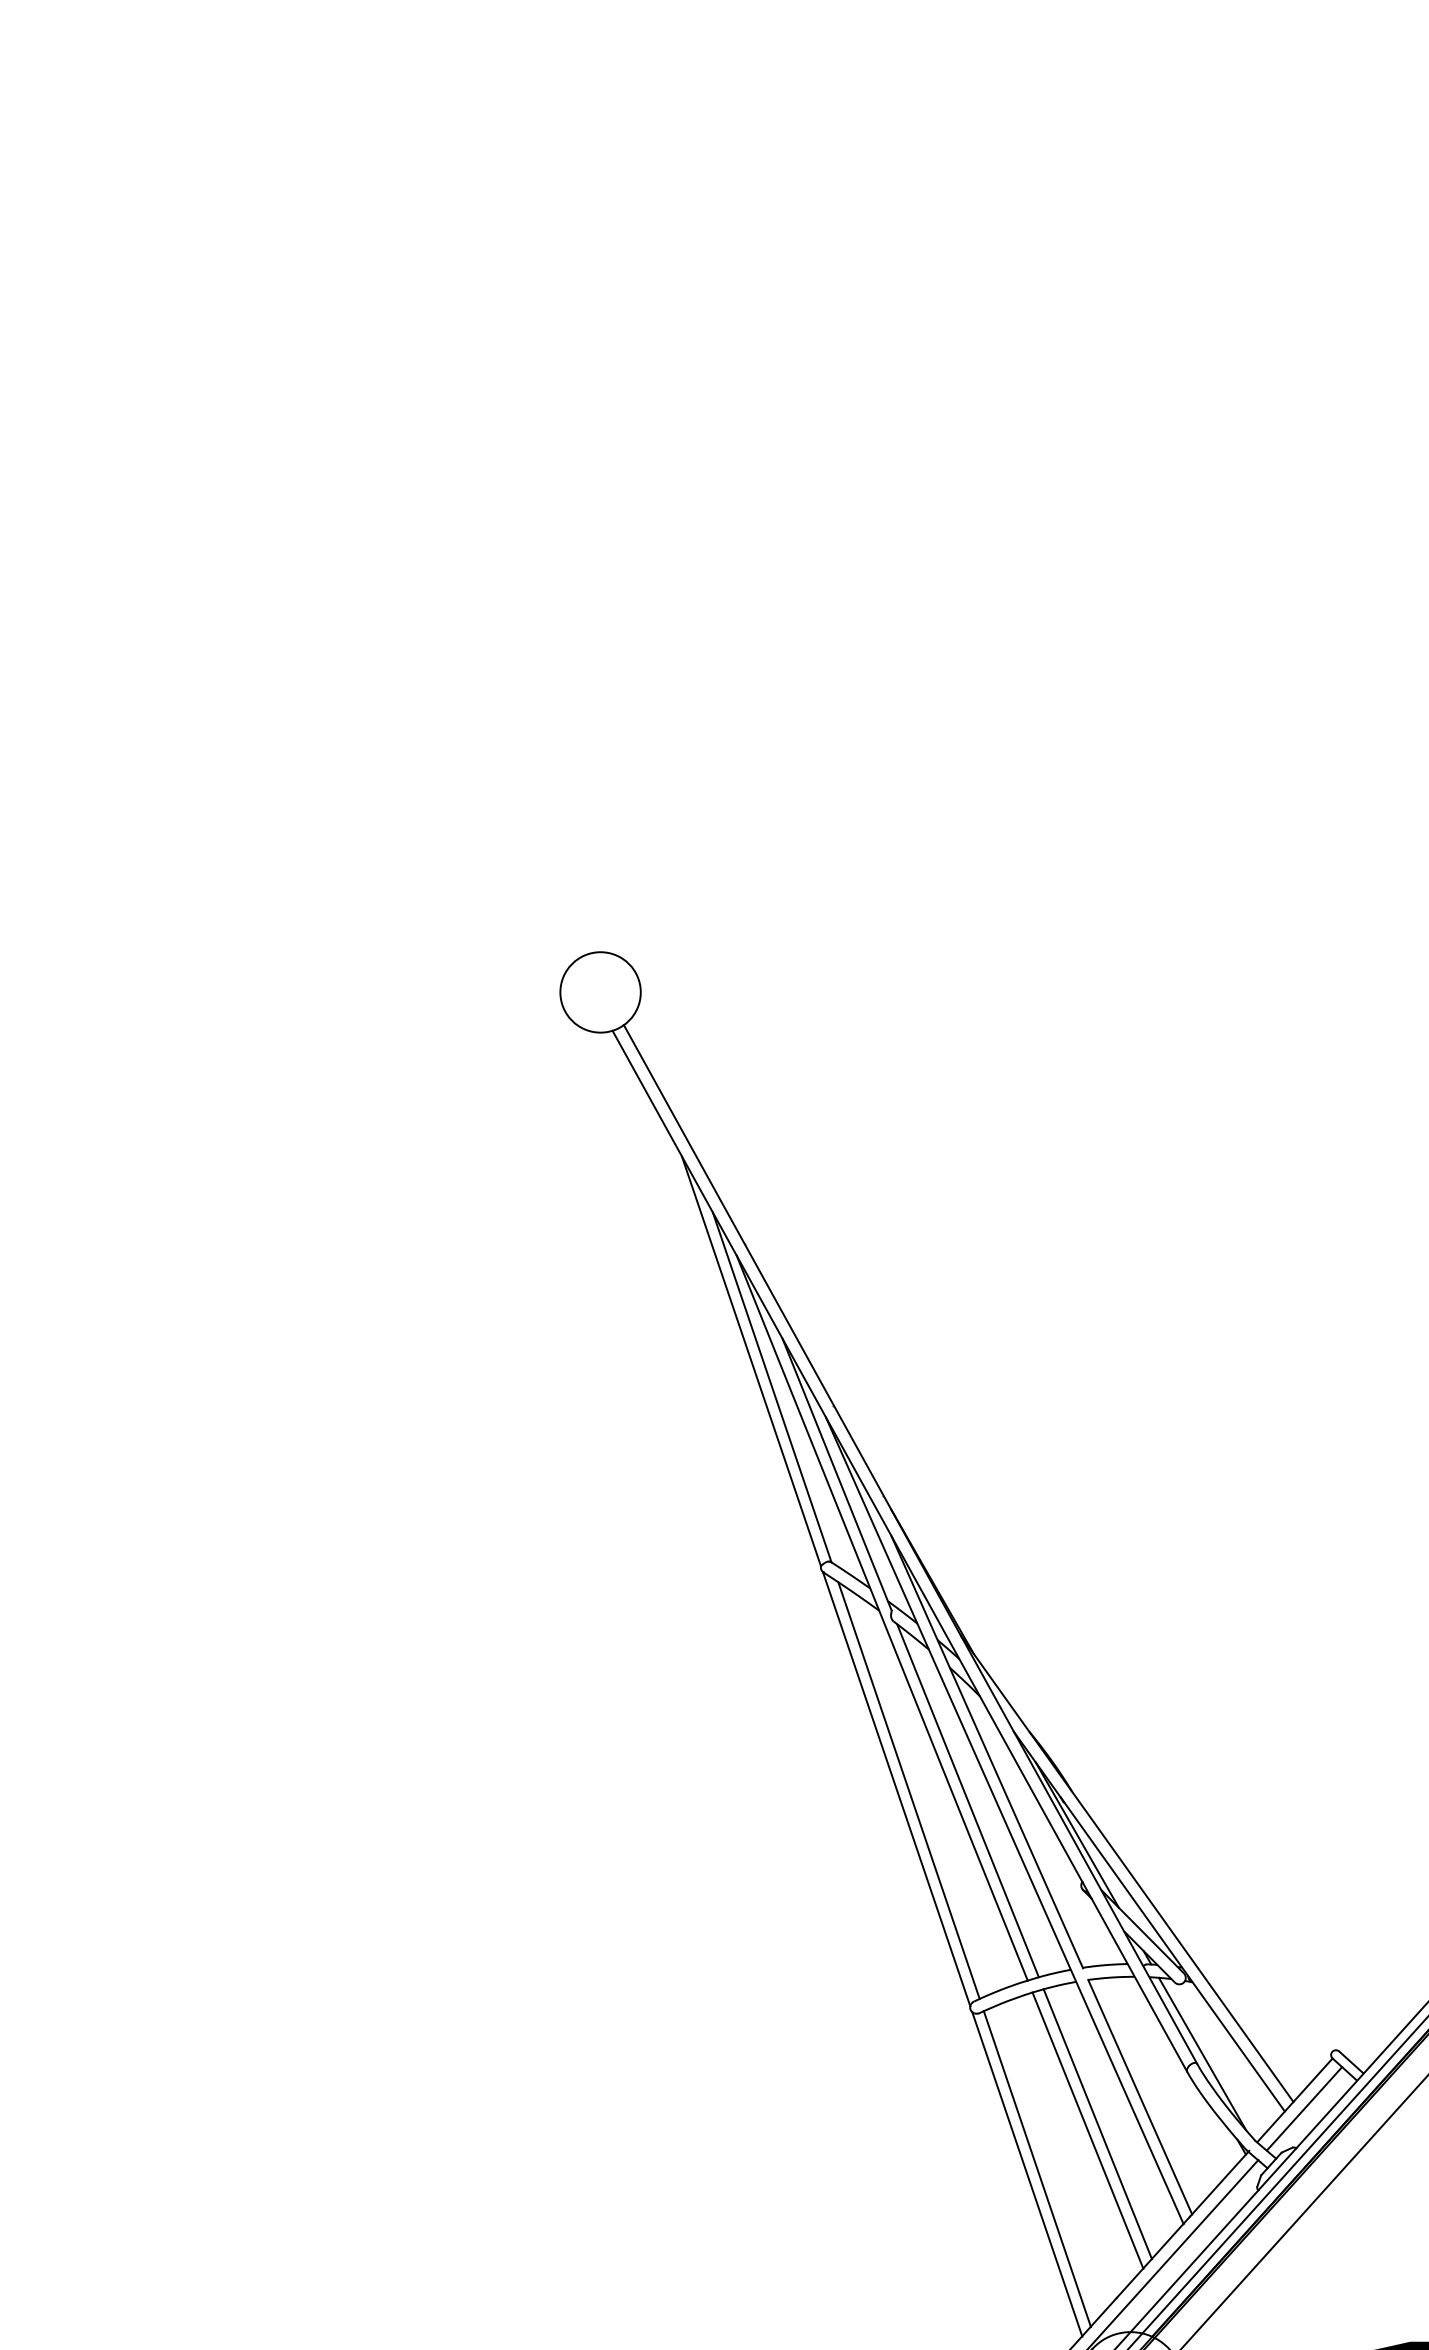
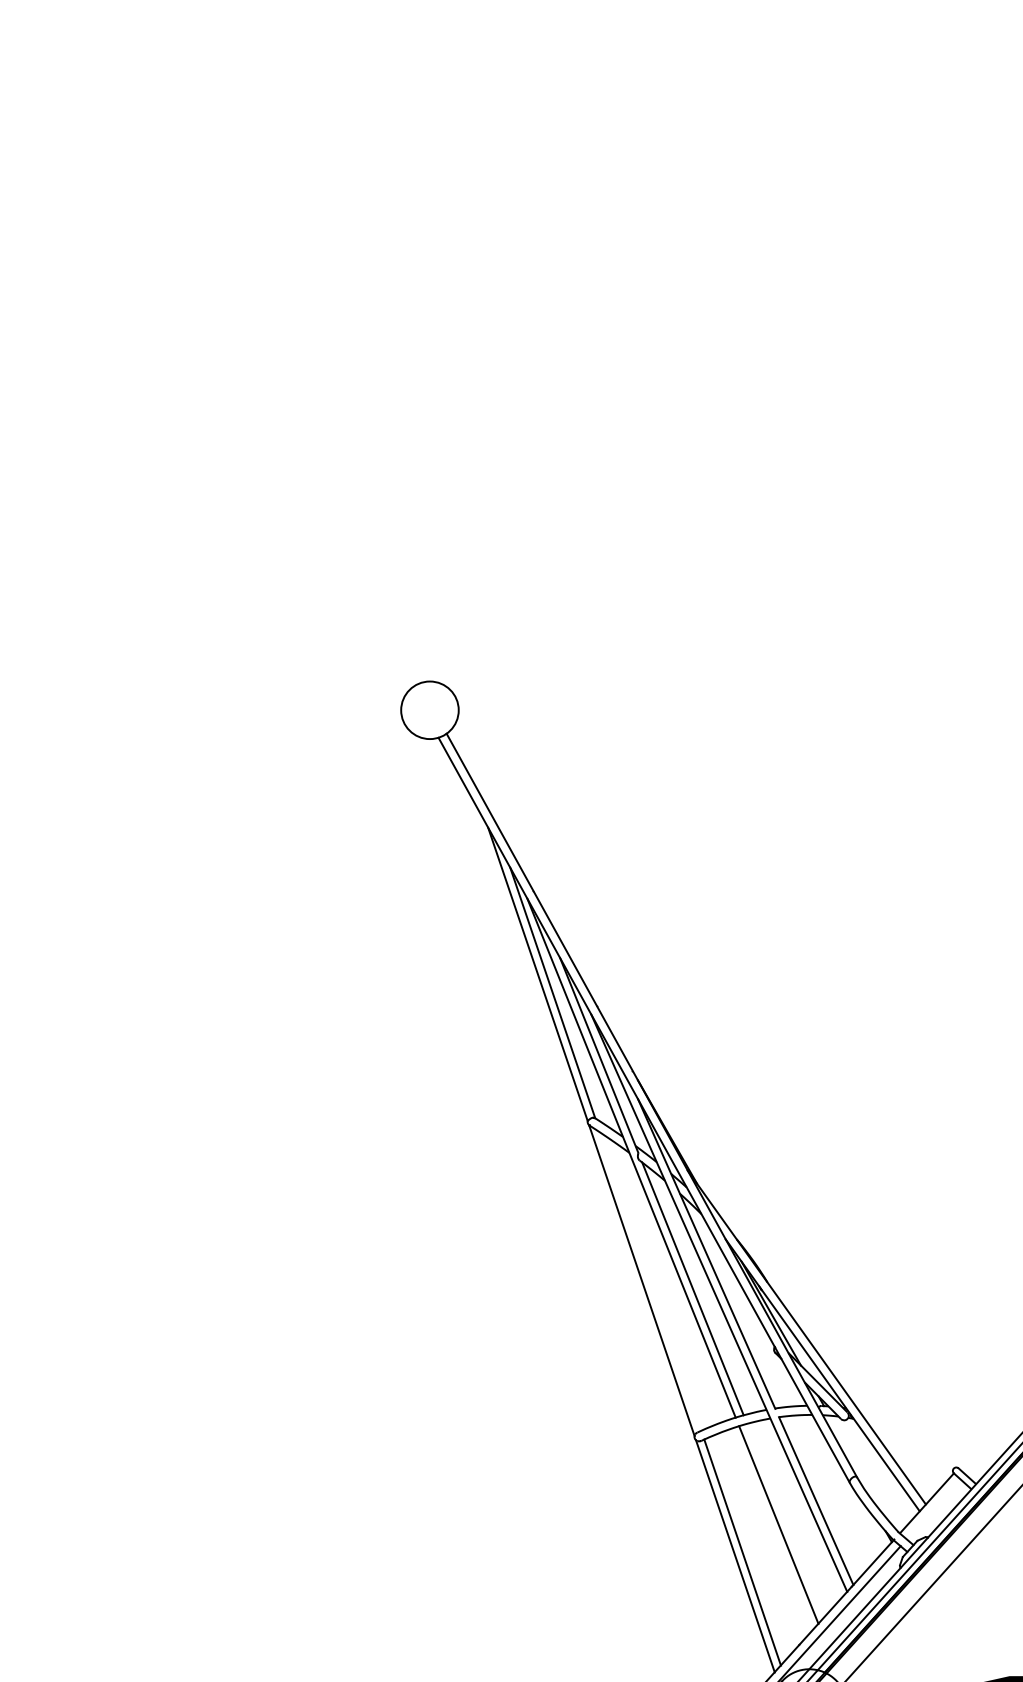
line: (908, 1790) -> (650, 1281), removed
line: (1202, 2053) -> (860, 1469), removed
line: (1304, 2108) -> (933, 1509), removed
line: (1097, 2124) -> (785, 1520), removed

